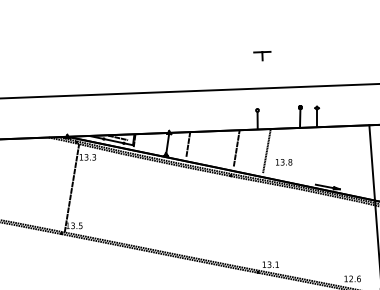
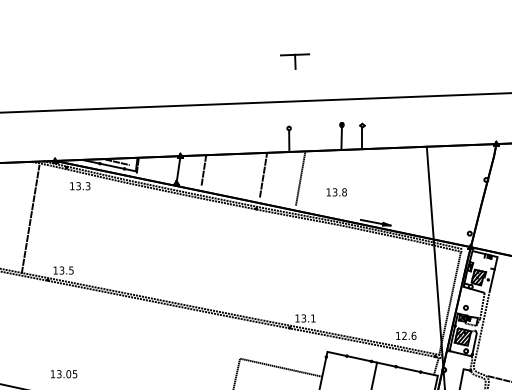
part: (261, 56) -> (294, 61), size x1.4
text: (283, 162) -> (336, 192), moved
line: (71, 187) -> (30, 218), moved

